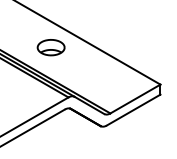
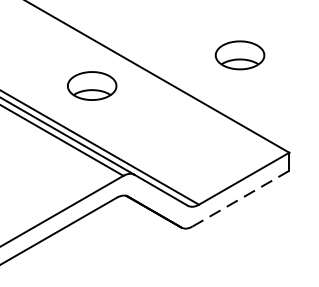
part: (132, 30) -> (238, 55), added
line: (133, 110) -> (240, 199), solid -> dashed

